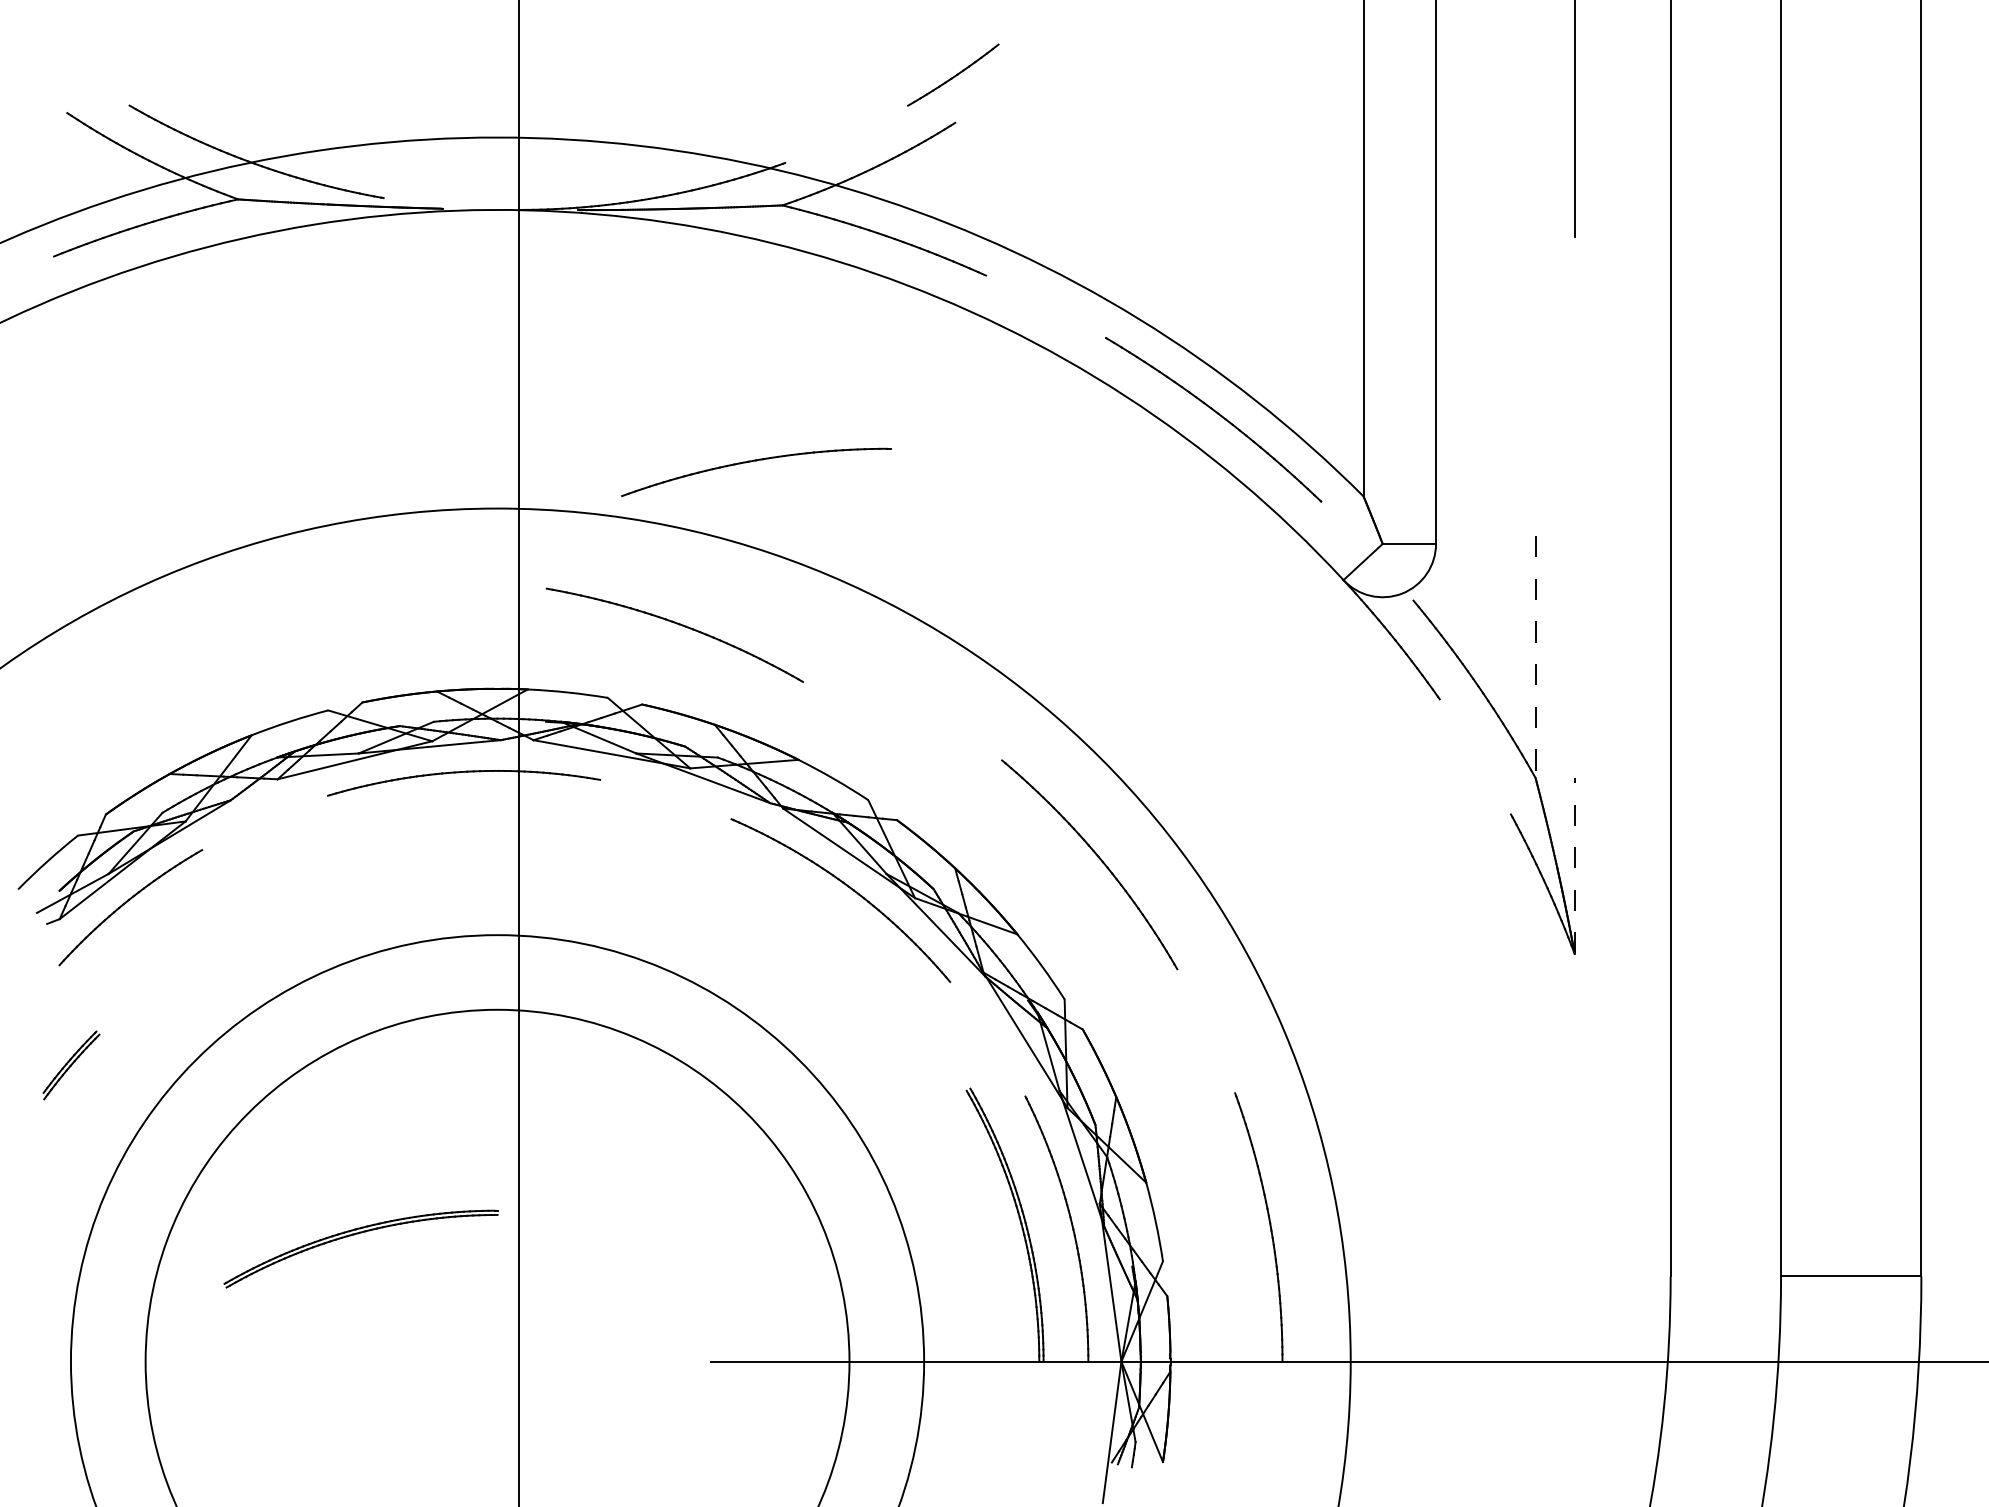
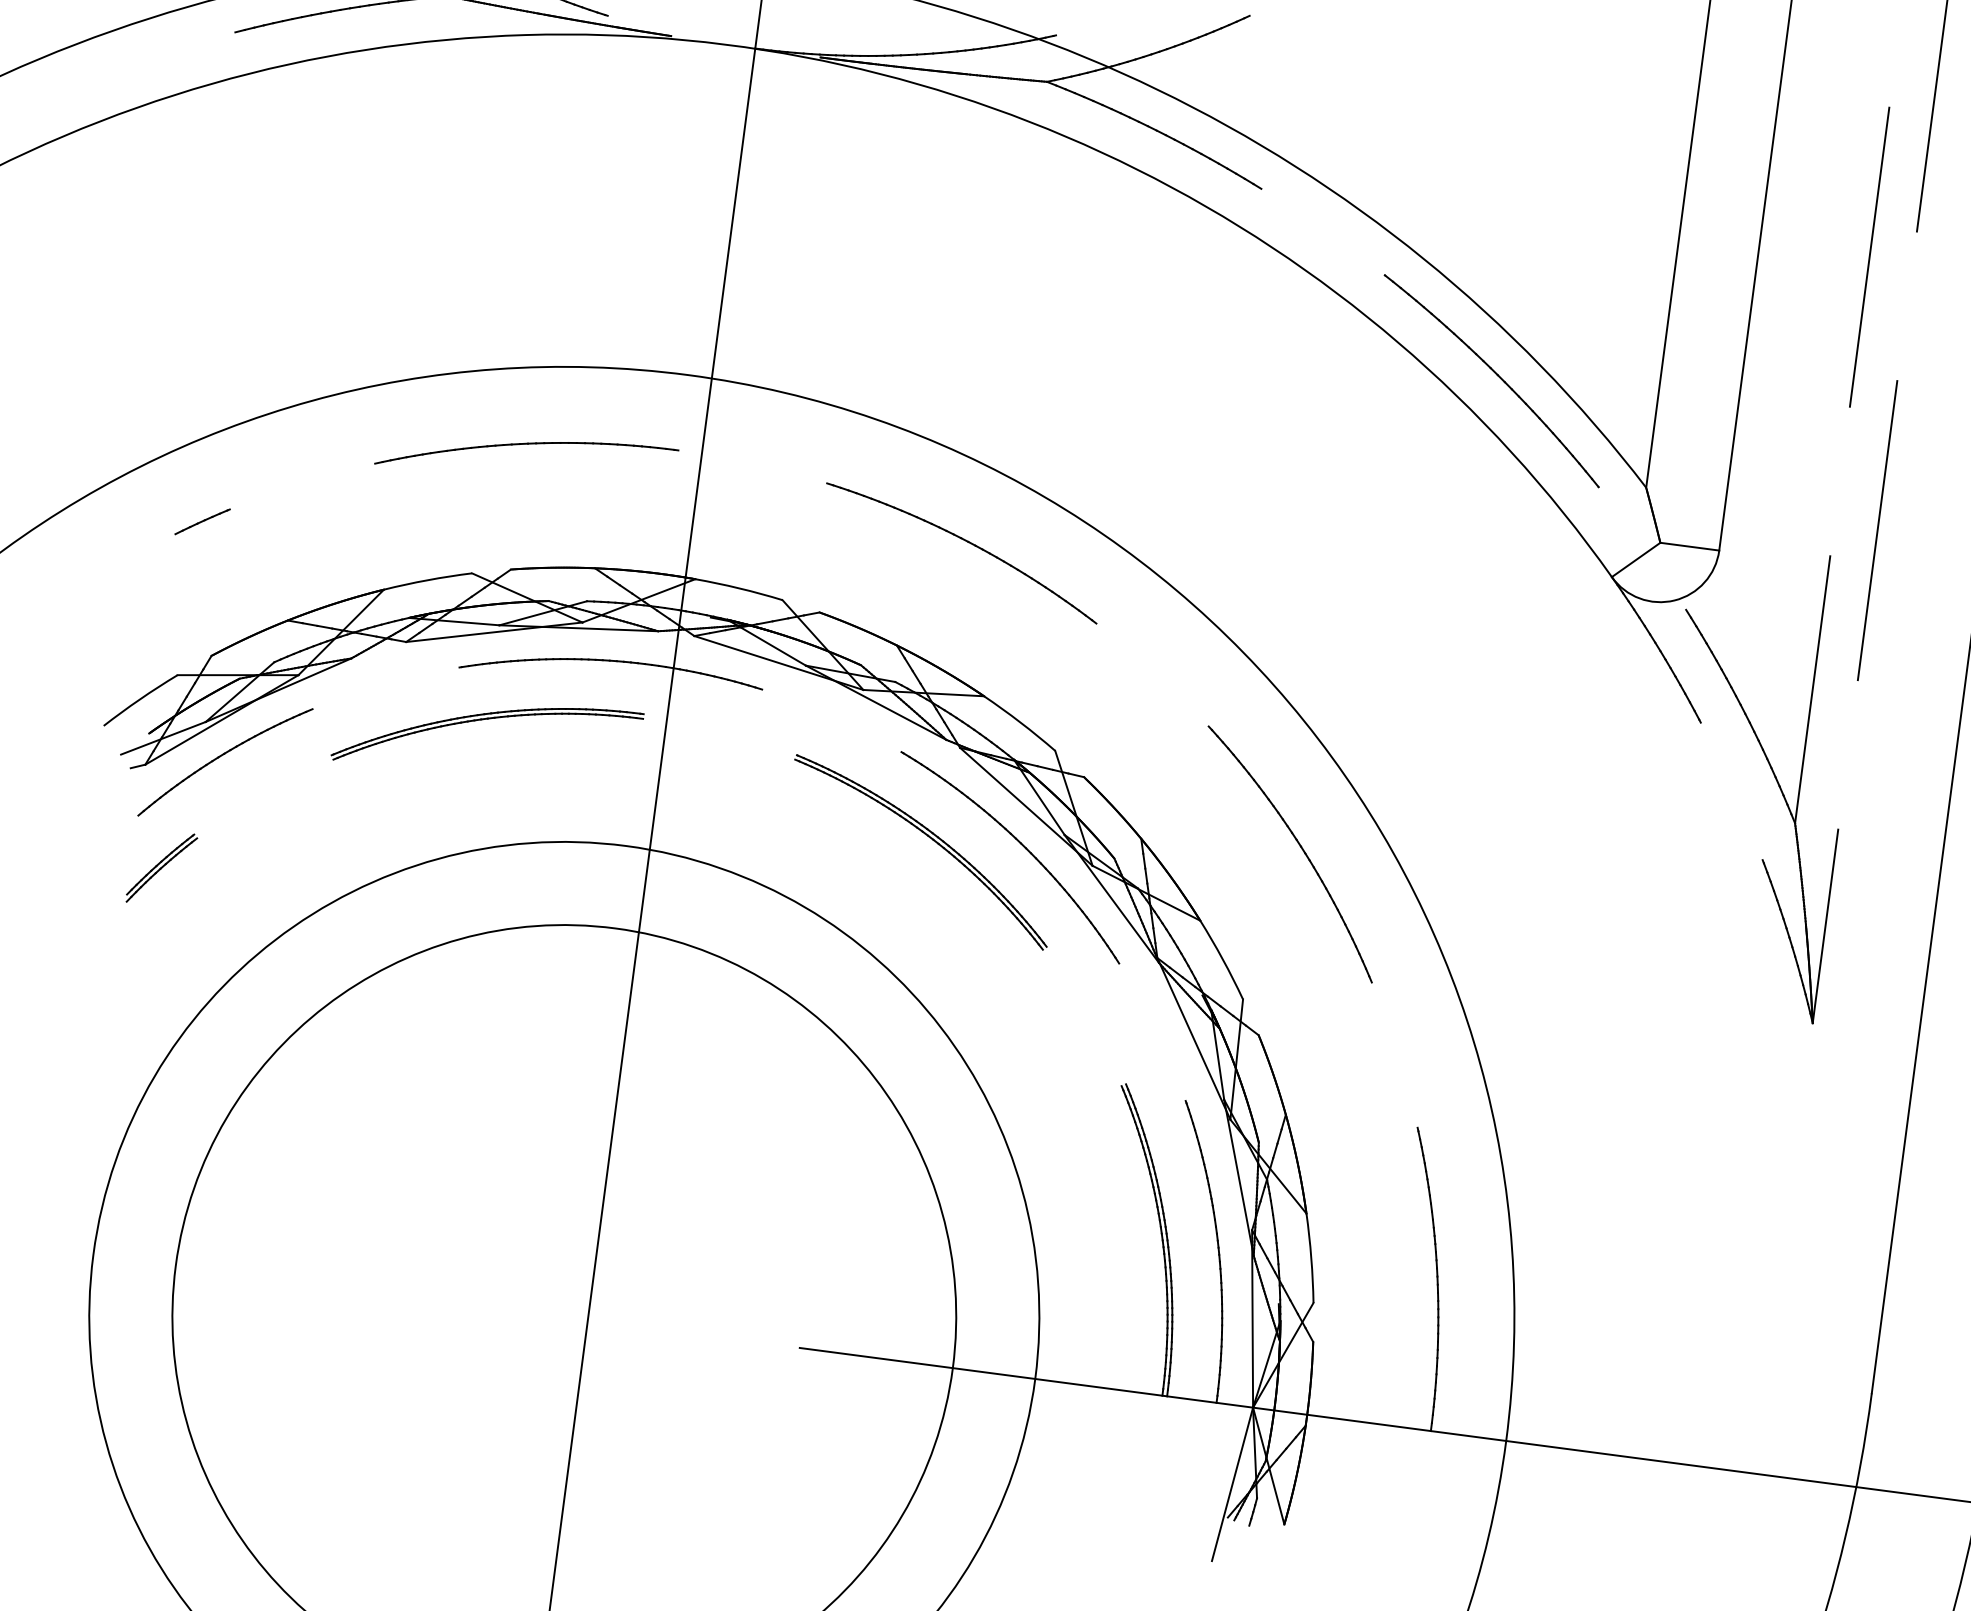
line: (1535, 264) -> (1869, 256), added
part: (756, 461) -> (528, 444), moved
line: (1574, 507) -> (1877, 530), added
part: (679, 625) -> (968, 543), moved
line: (1535, 656) -> (1812, 689), dashed -> solid
line: (82, 695) -> (202, 521), added
line: (1574, 866) -> (1825, 926), dashed -> solid
part: (767, 893) -> (930, 839), added
part: (71, 1065) -> (161, 868), moved
part: (358, 1234) -> (486, 720), moved

